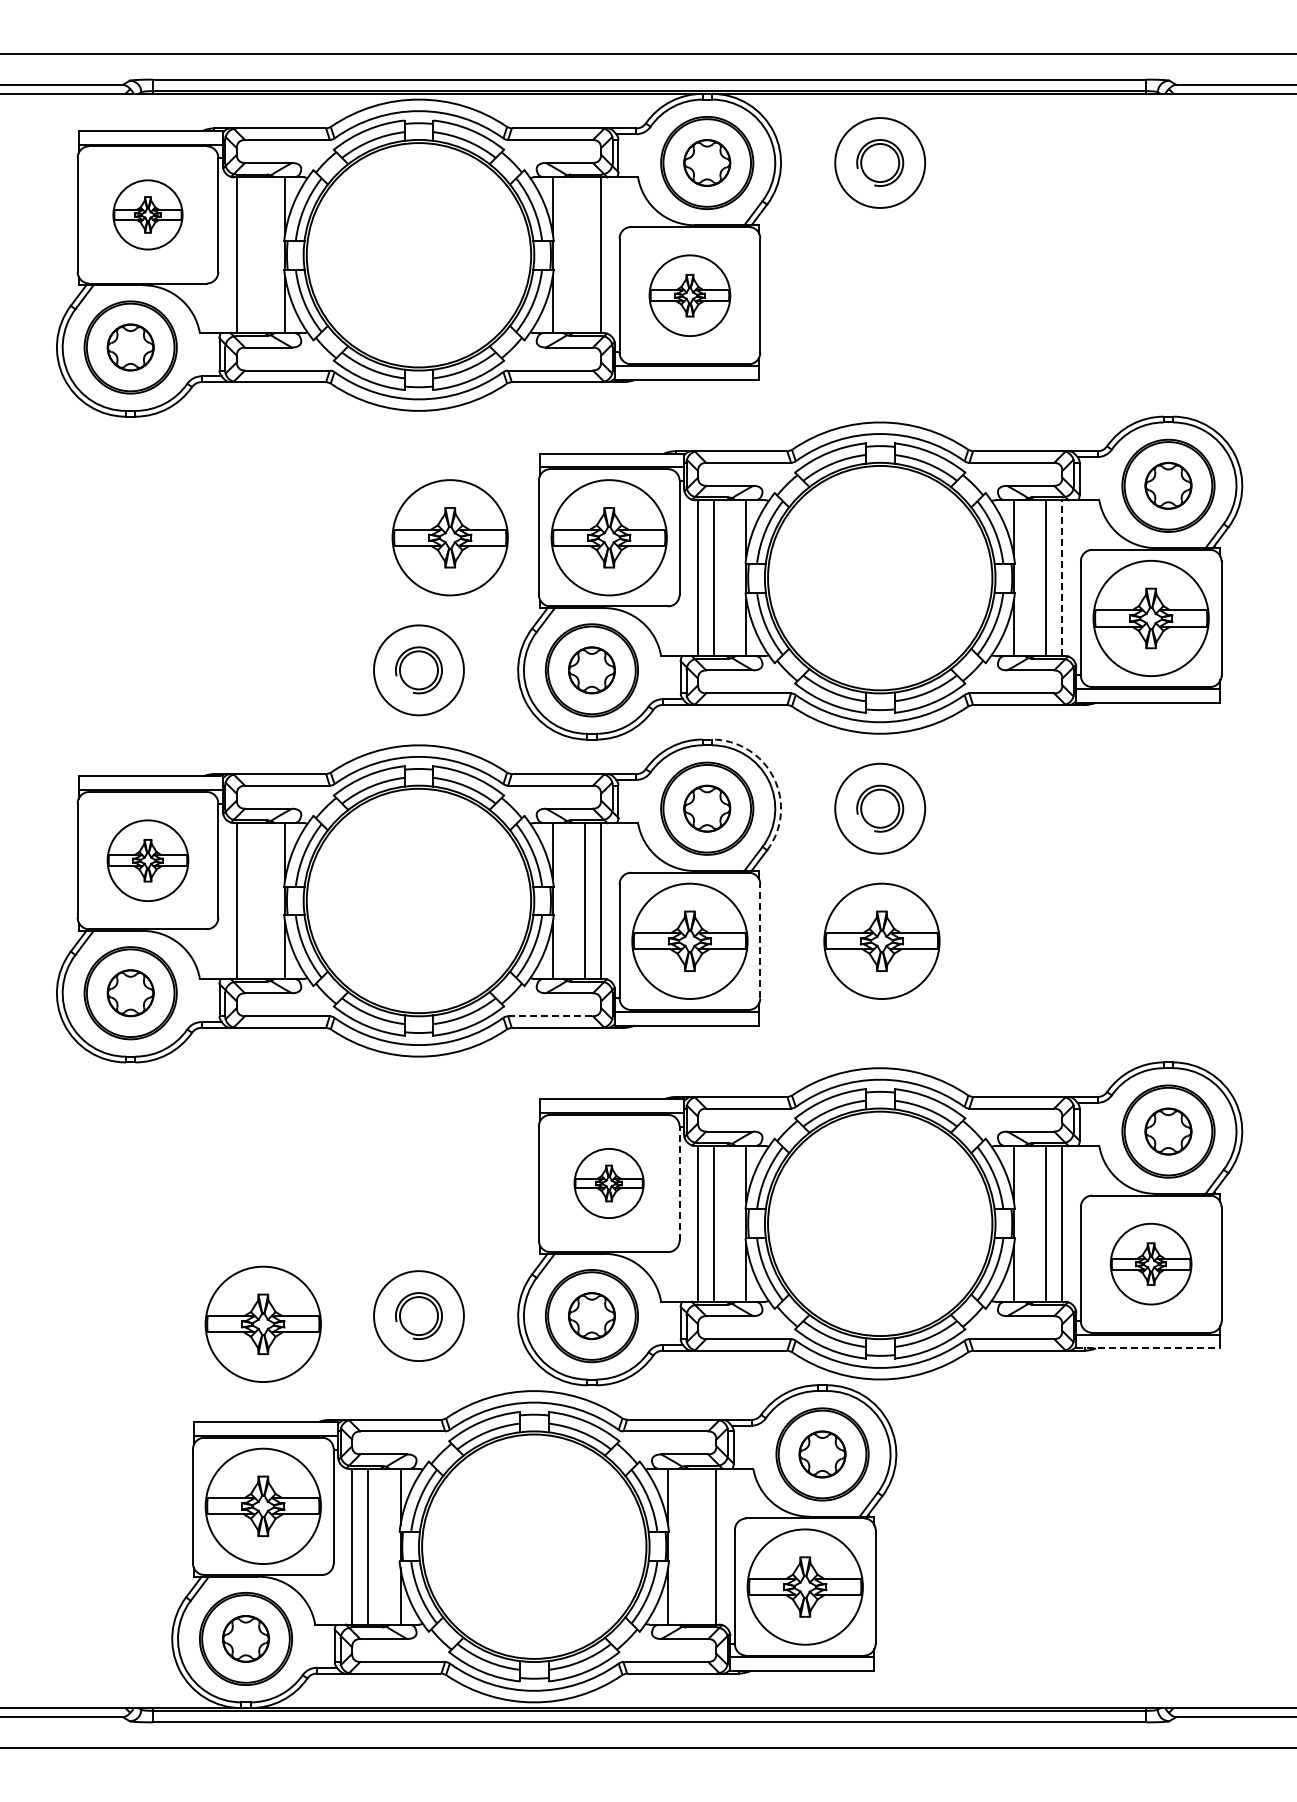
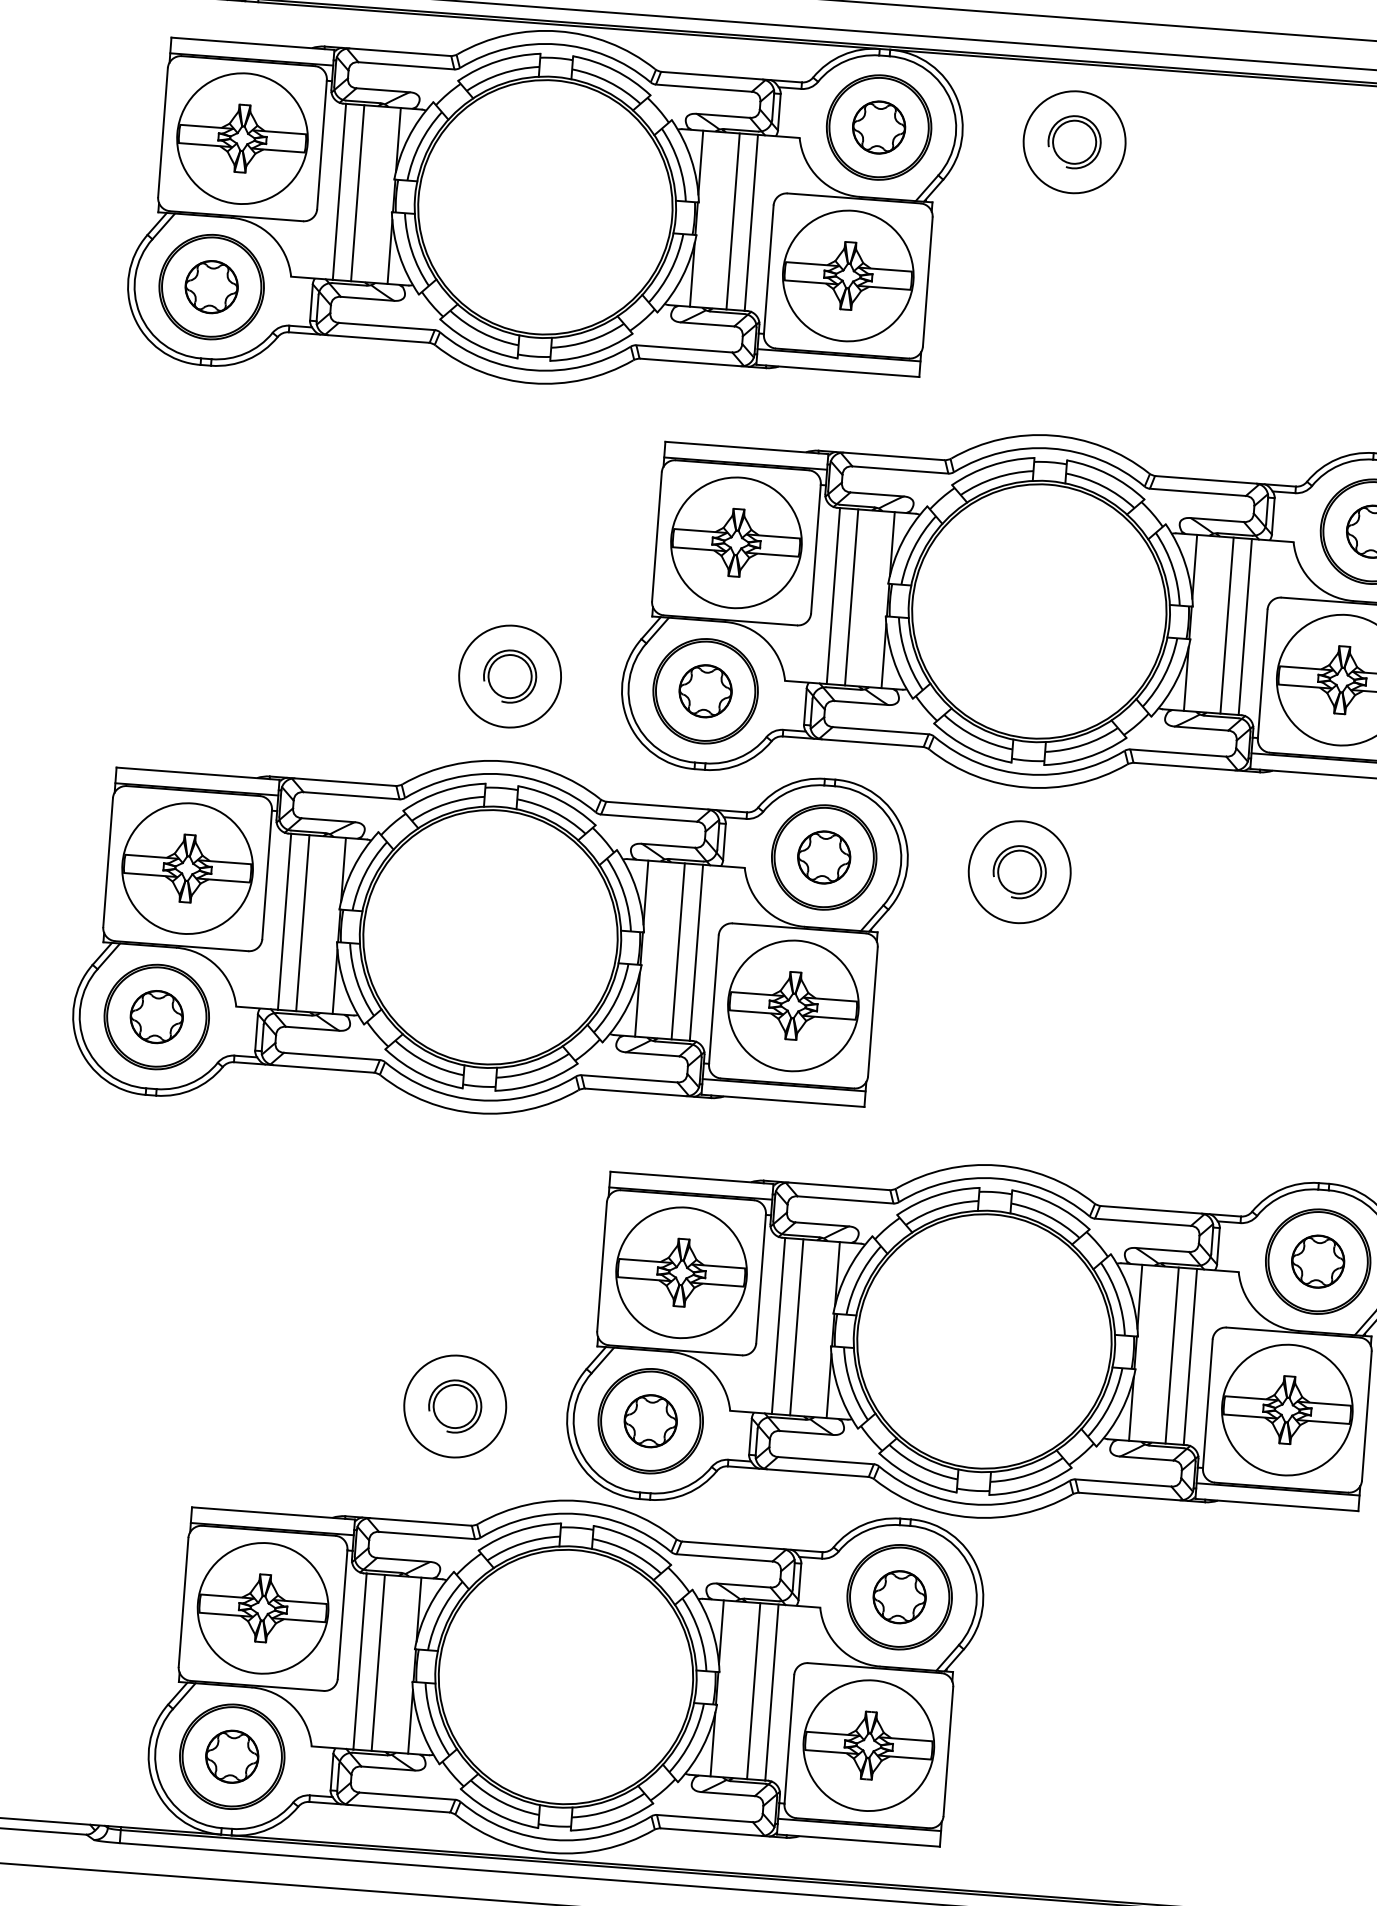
part: (147, 214) -> (241, 138), size x1.67
line: (252, 255) -> (357, 193), added
line: (585, 255) -> (733, 221), added
part: (689, 295) -> (847, 275), size x1.43
part: (449, 537) -> (555, 528), removed
line: (1062, 578) -> (1245, 627), dashed -> solid
arc: (773, 777) -> (901, 827), dashed -> solid
part: (147, 860) -> (187, 868), size x1.43
line: (252, 900) -> (302, 922), added
line: (760, 940) -> (873, 1010), dashed -> solid
part: (881, 940) -> (1009, 1021), removed
line: (551, 1016) -> (630, 1079), dashed -> solid
part: (608, 1183) -> (680, 1272), size x1.67
line: (679, 1183) -> (760, 1278), dashed -> solid
part: (1150, 1263) -> (1286, 1409), size x1.43
part: (262, 1323) -> (277, 1401), removed
line: (1148, 1348) -> (1277, 1505), dashed -> solid
line: (700, 1546) -> (753, 1690), added

